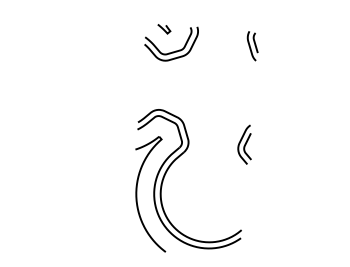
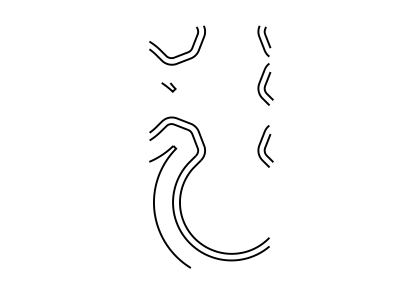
curve: (163, 29) -> (168, 87), moved
part: (250, 86) -> (265, 84), added

